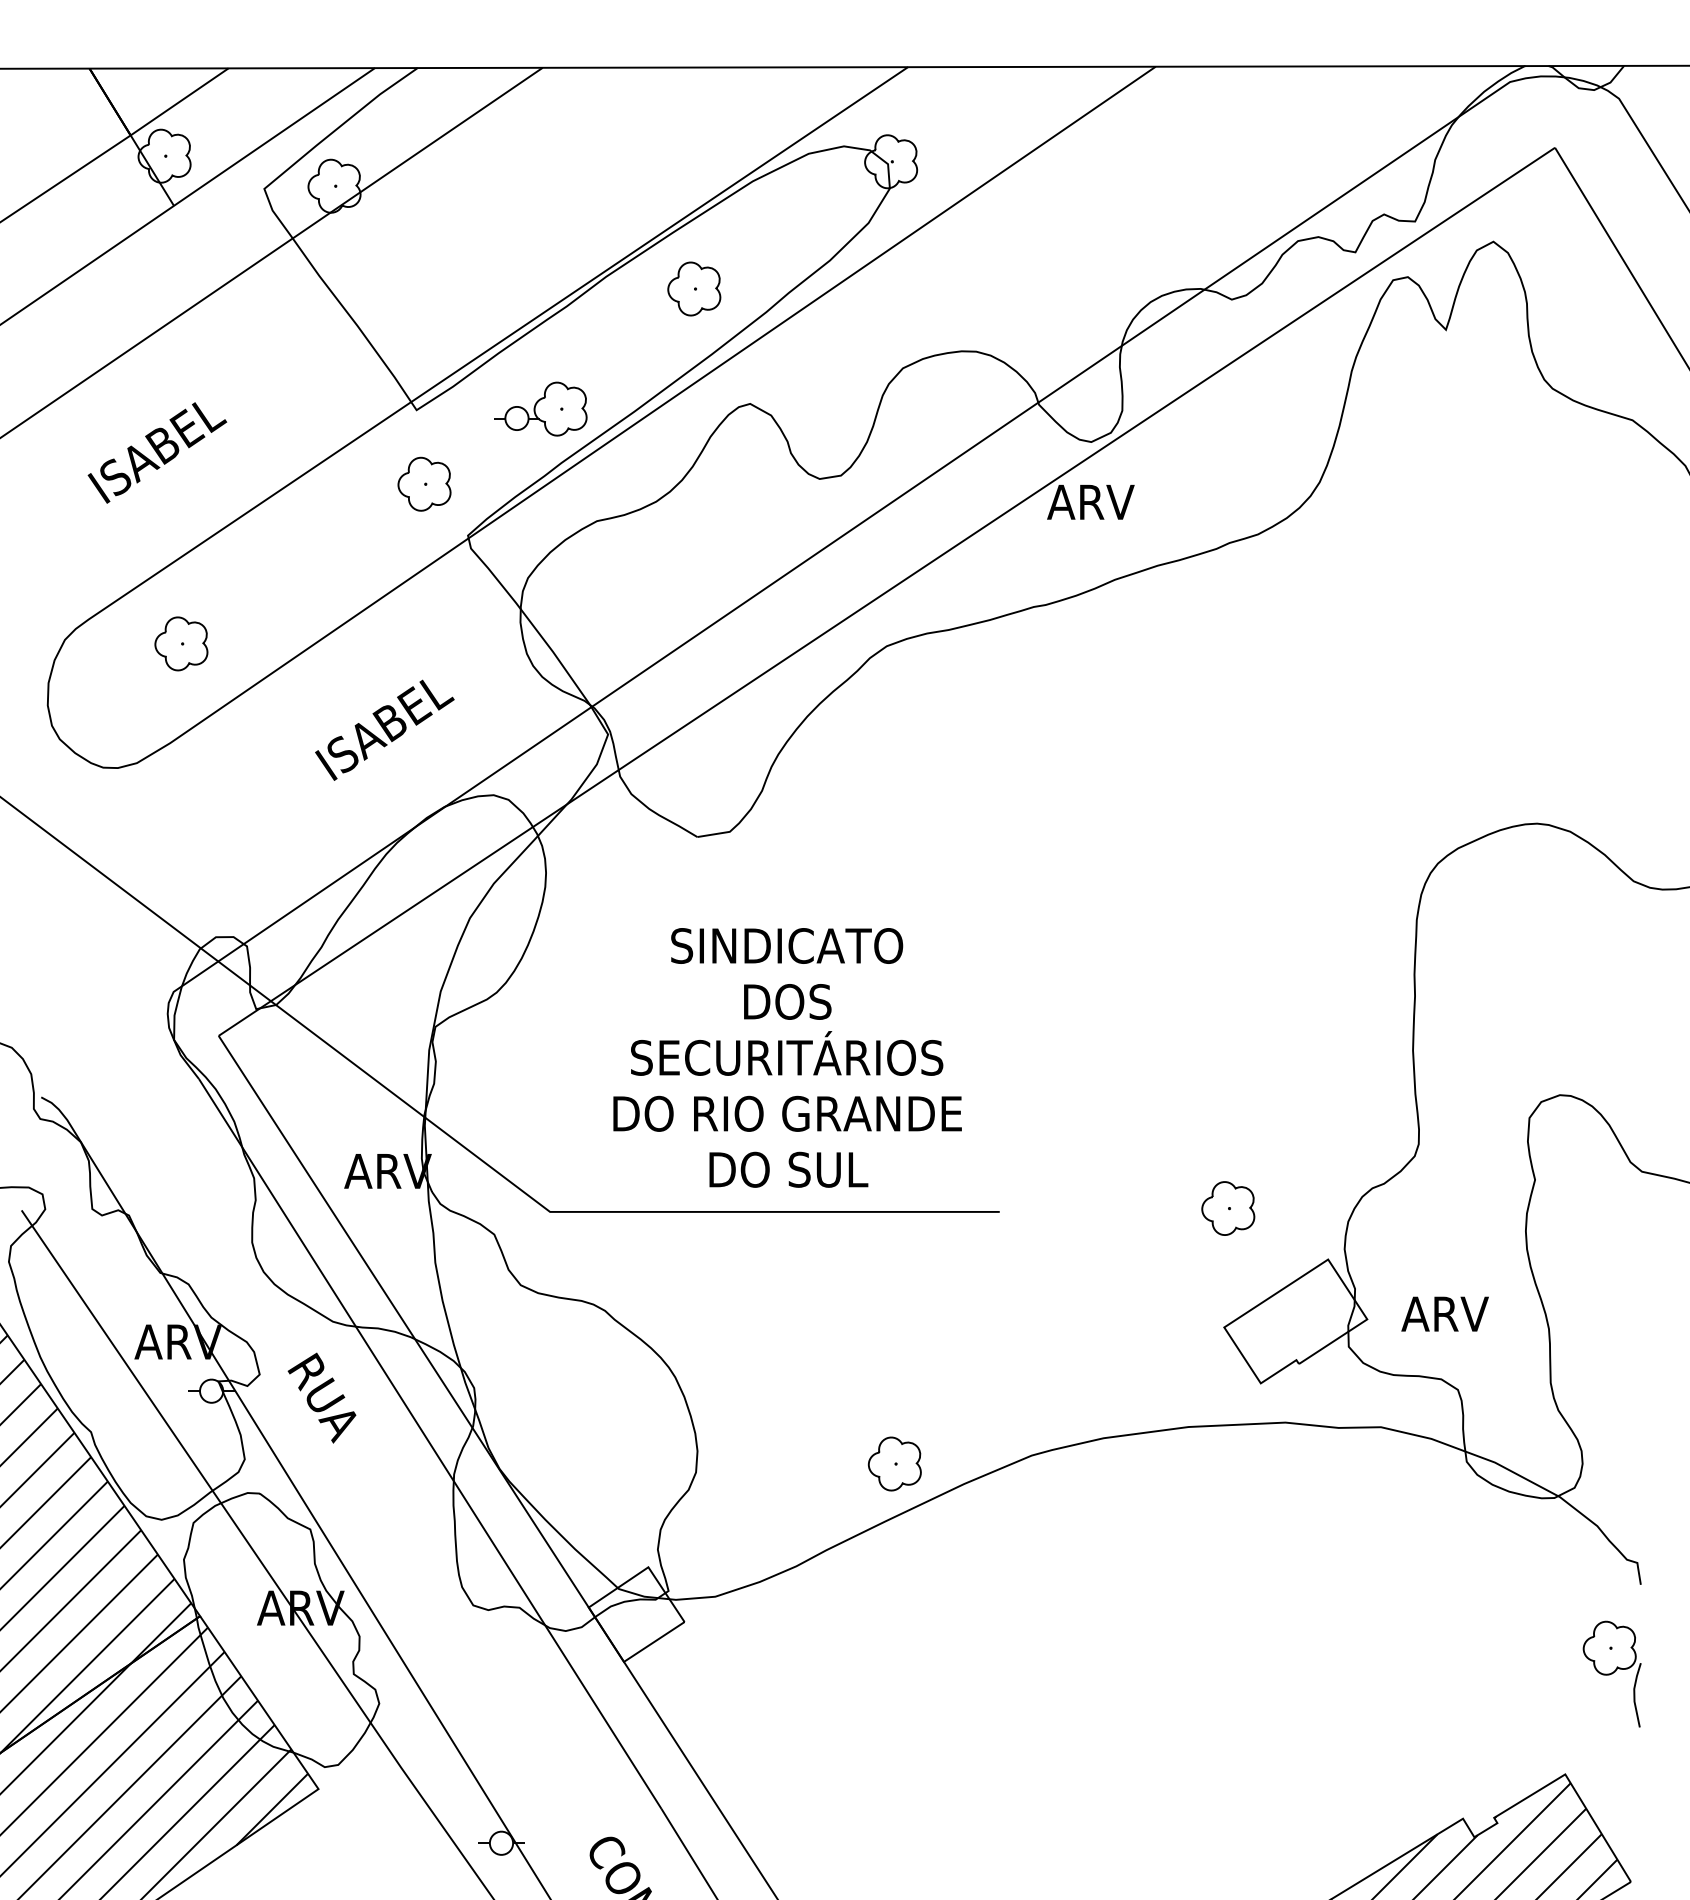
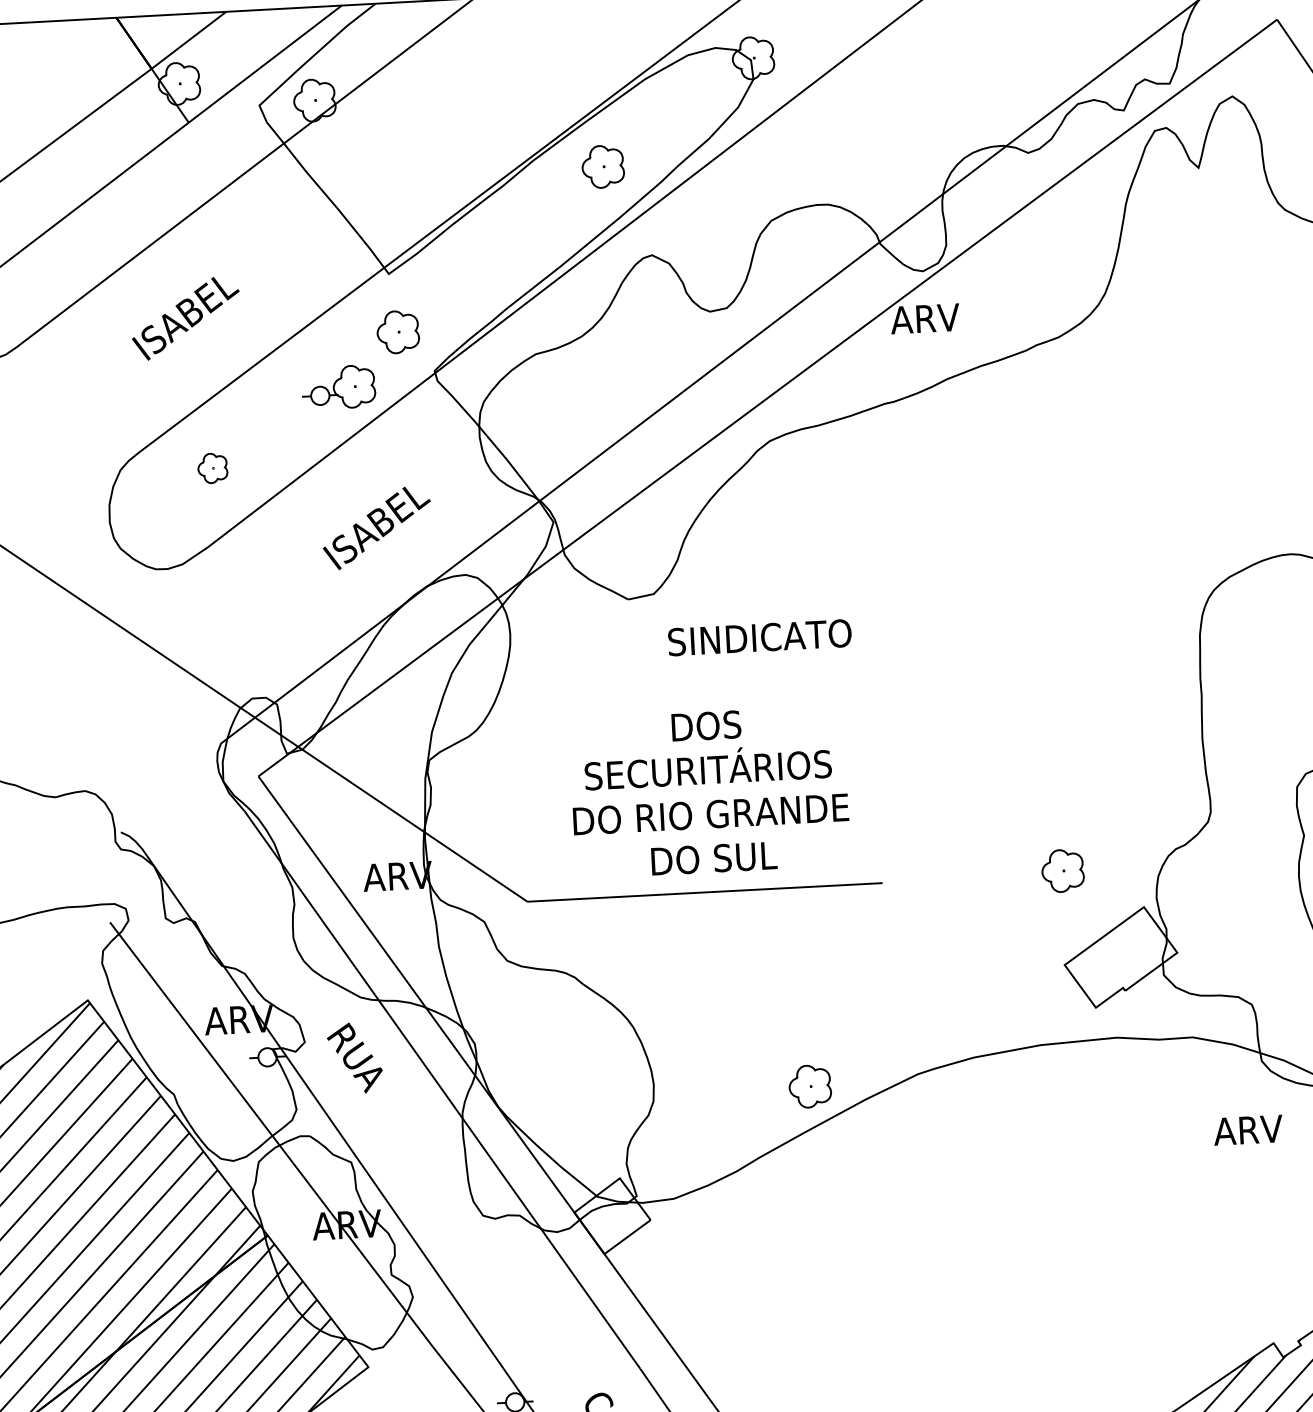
part: (540, 408) -> (338, 387), moved
part: (181, 643) -> (212, 468), size x0.7
text: (787, 945) -> (760, 637), moved
text: (1444, 1313) -> (1247, 1129), moved

